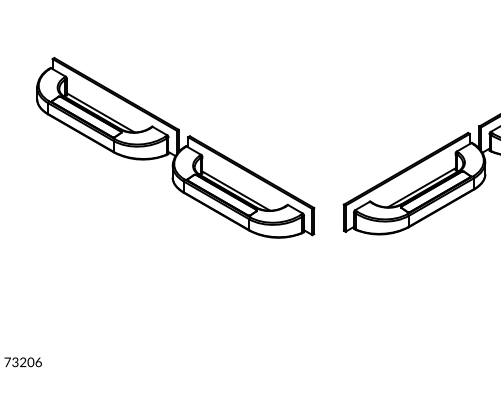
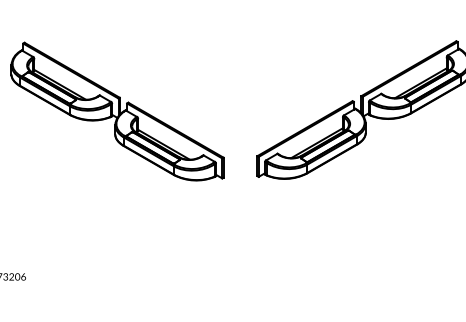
part: (175, 147) -> (117, 111), moved

